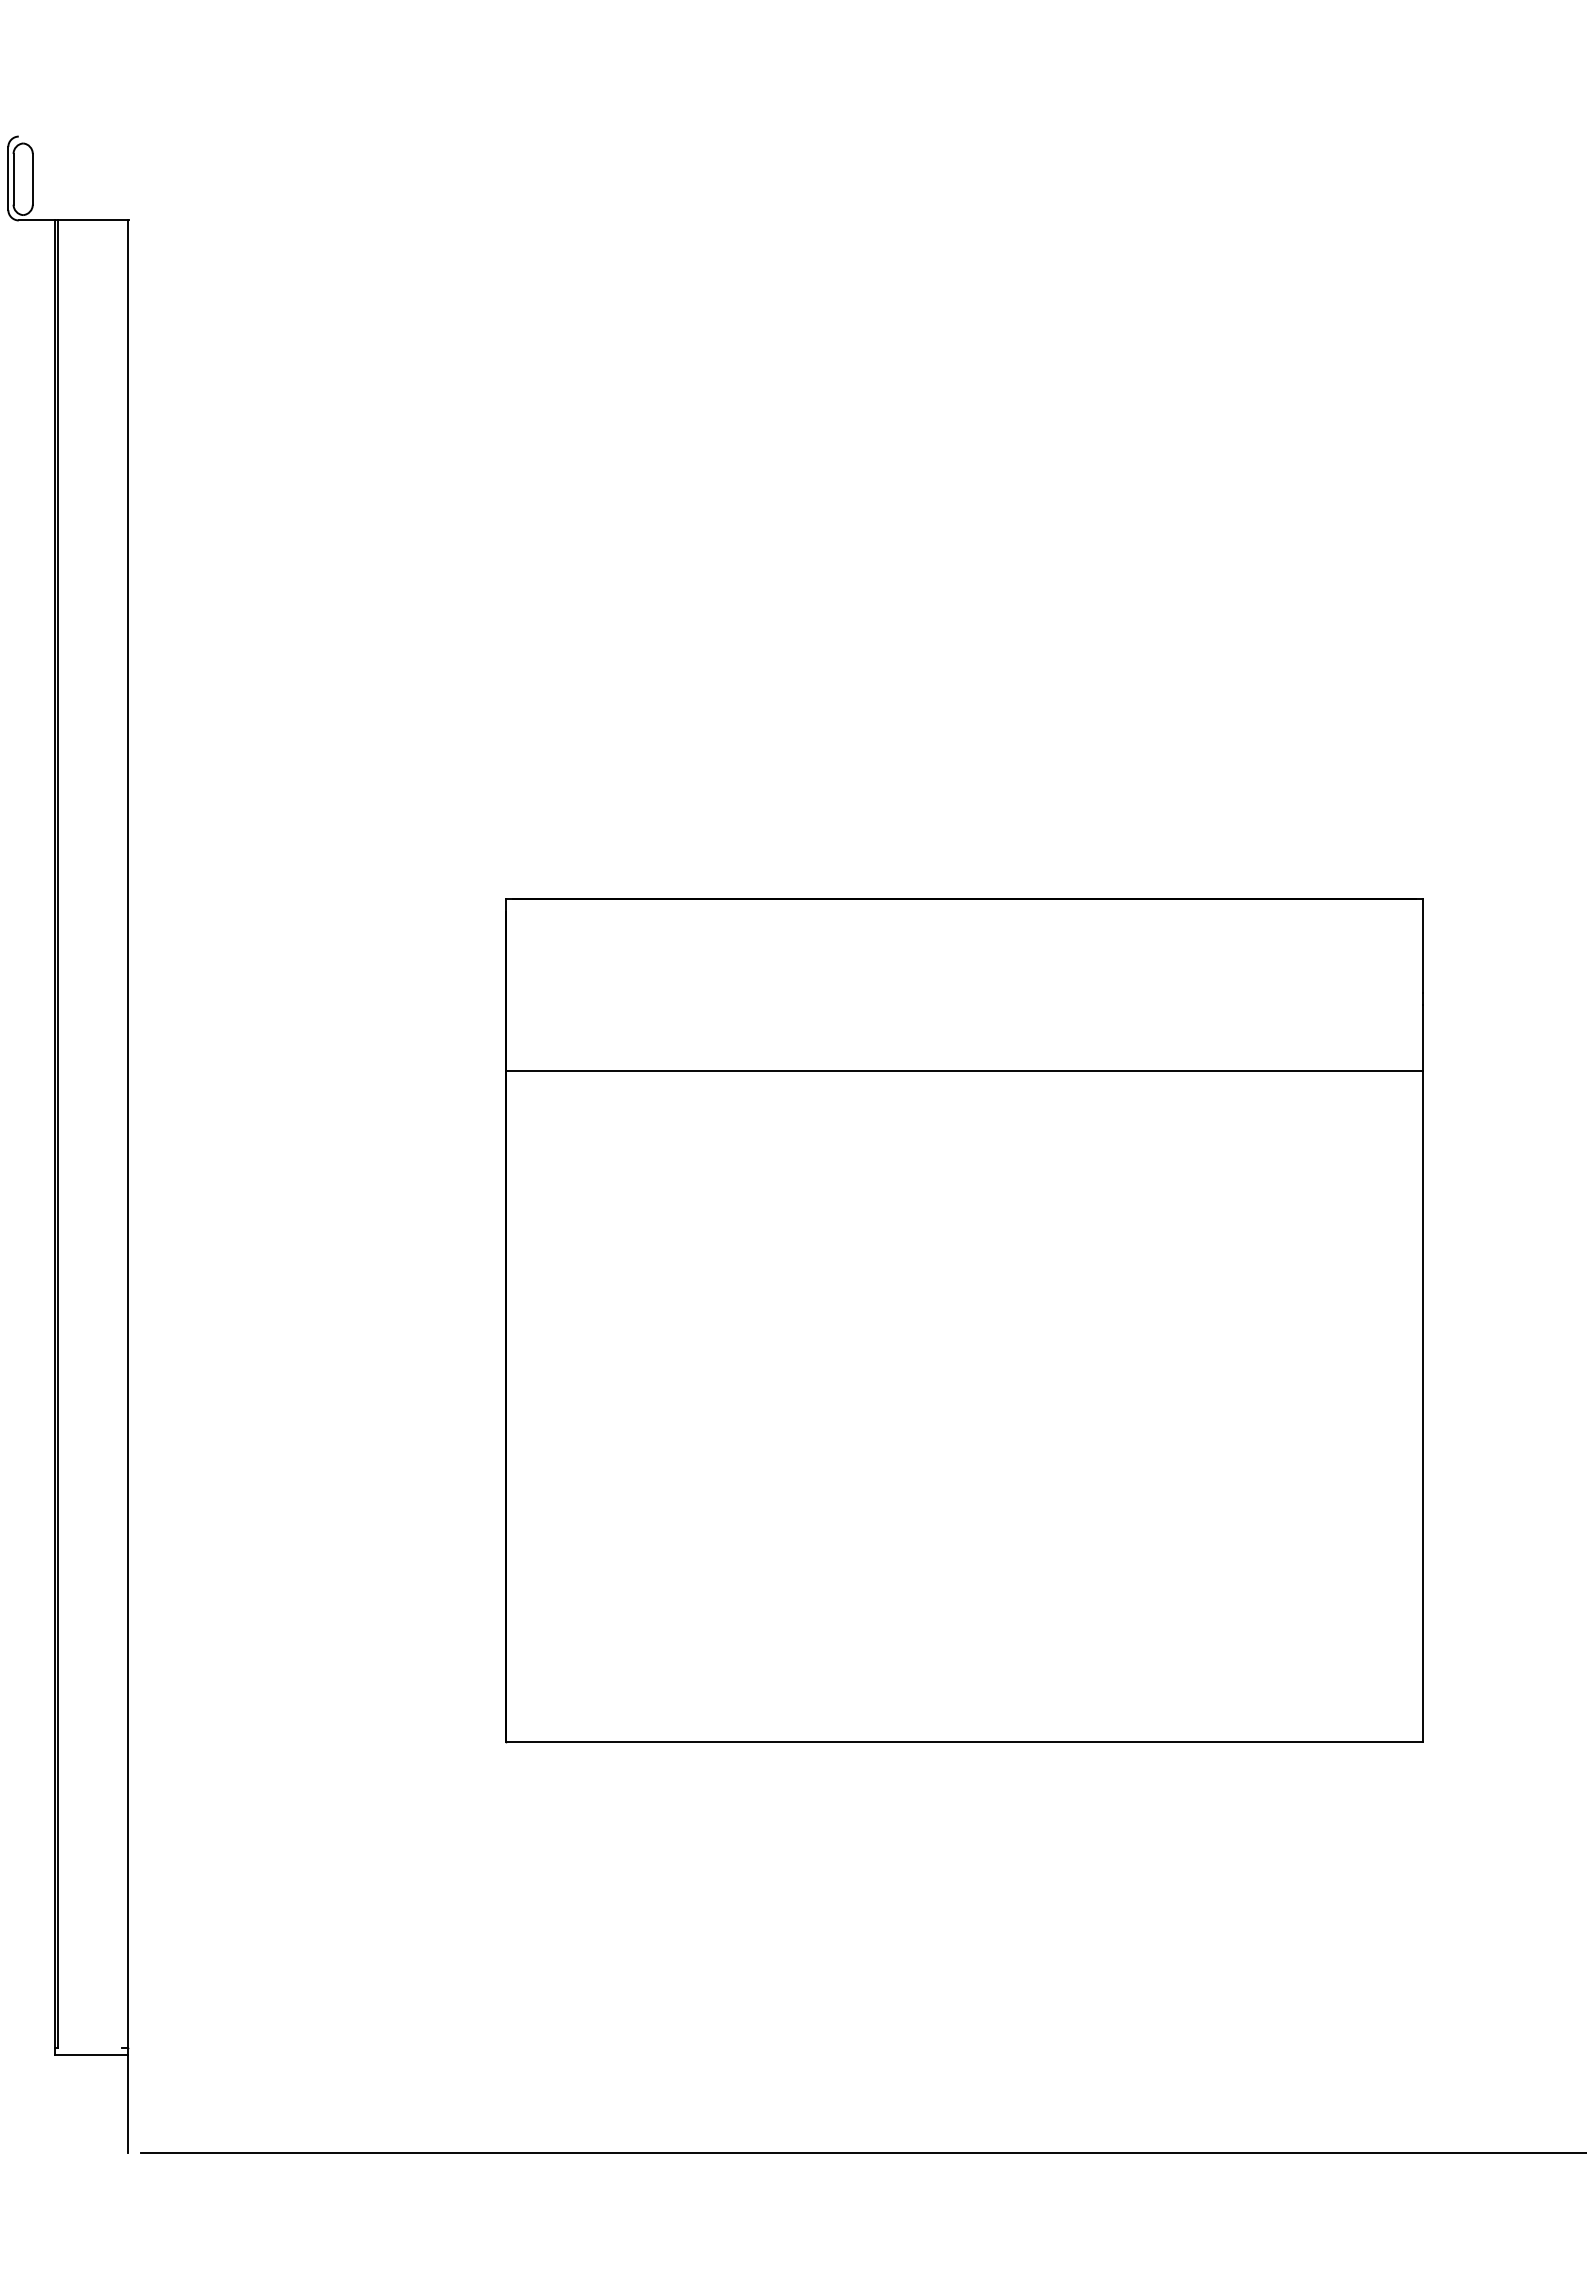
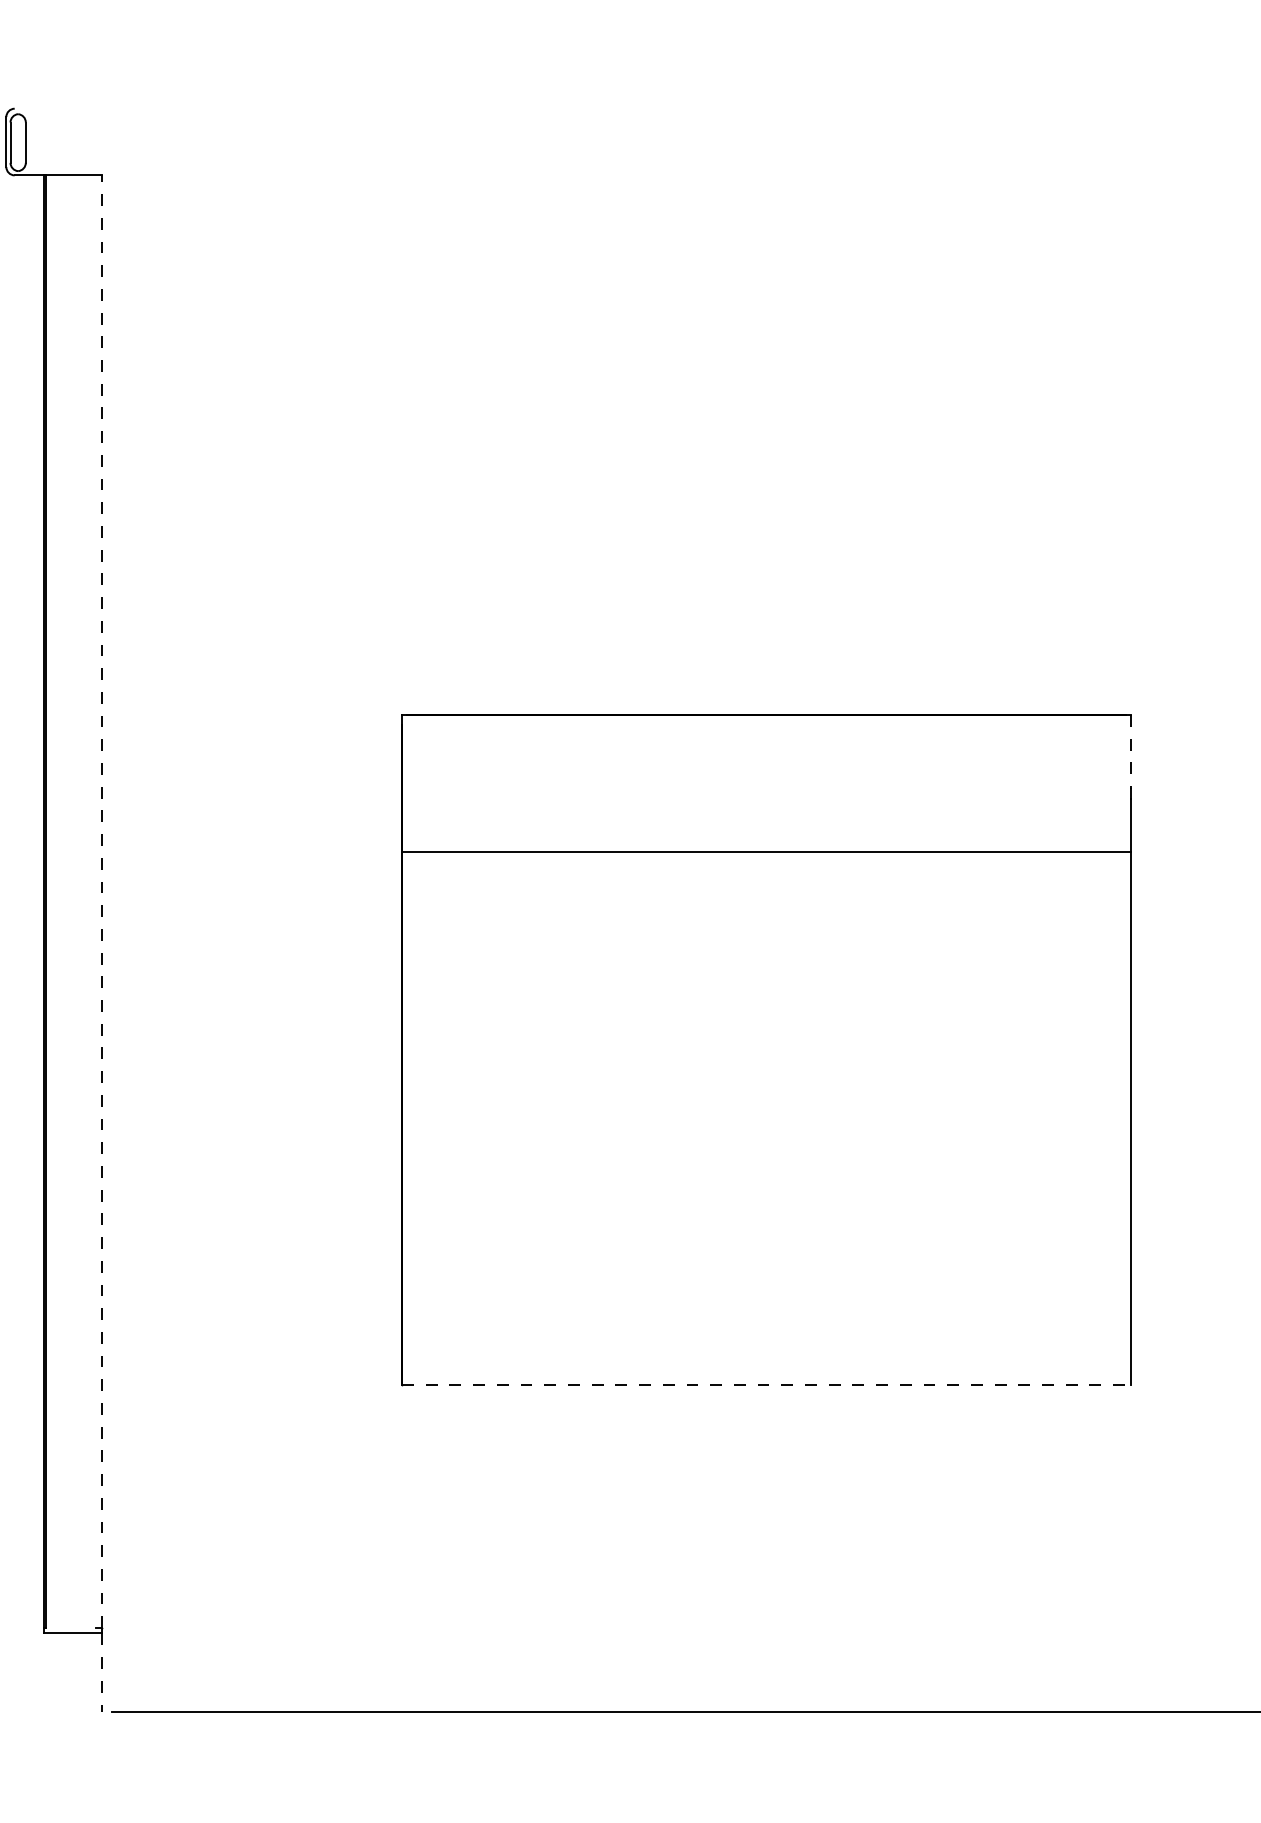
line: (1422, 946) -> (1130, 752), solid -> dashed
line: (128, 1134) -> (101, 901), solid -> dashed
line: (964, 1741) -> (766, 1384), solid -> dashed
line: (128, 2104) -> (101, 1673), solid -> dashed

